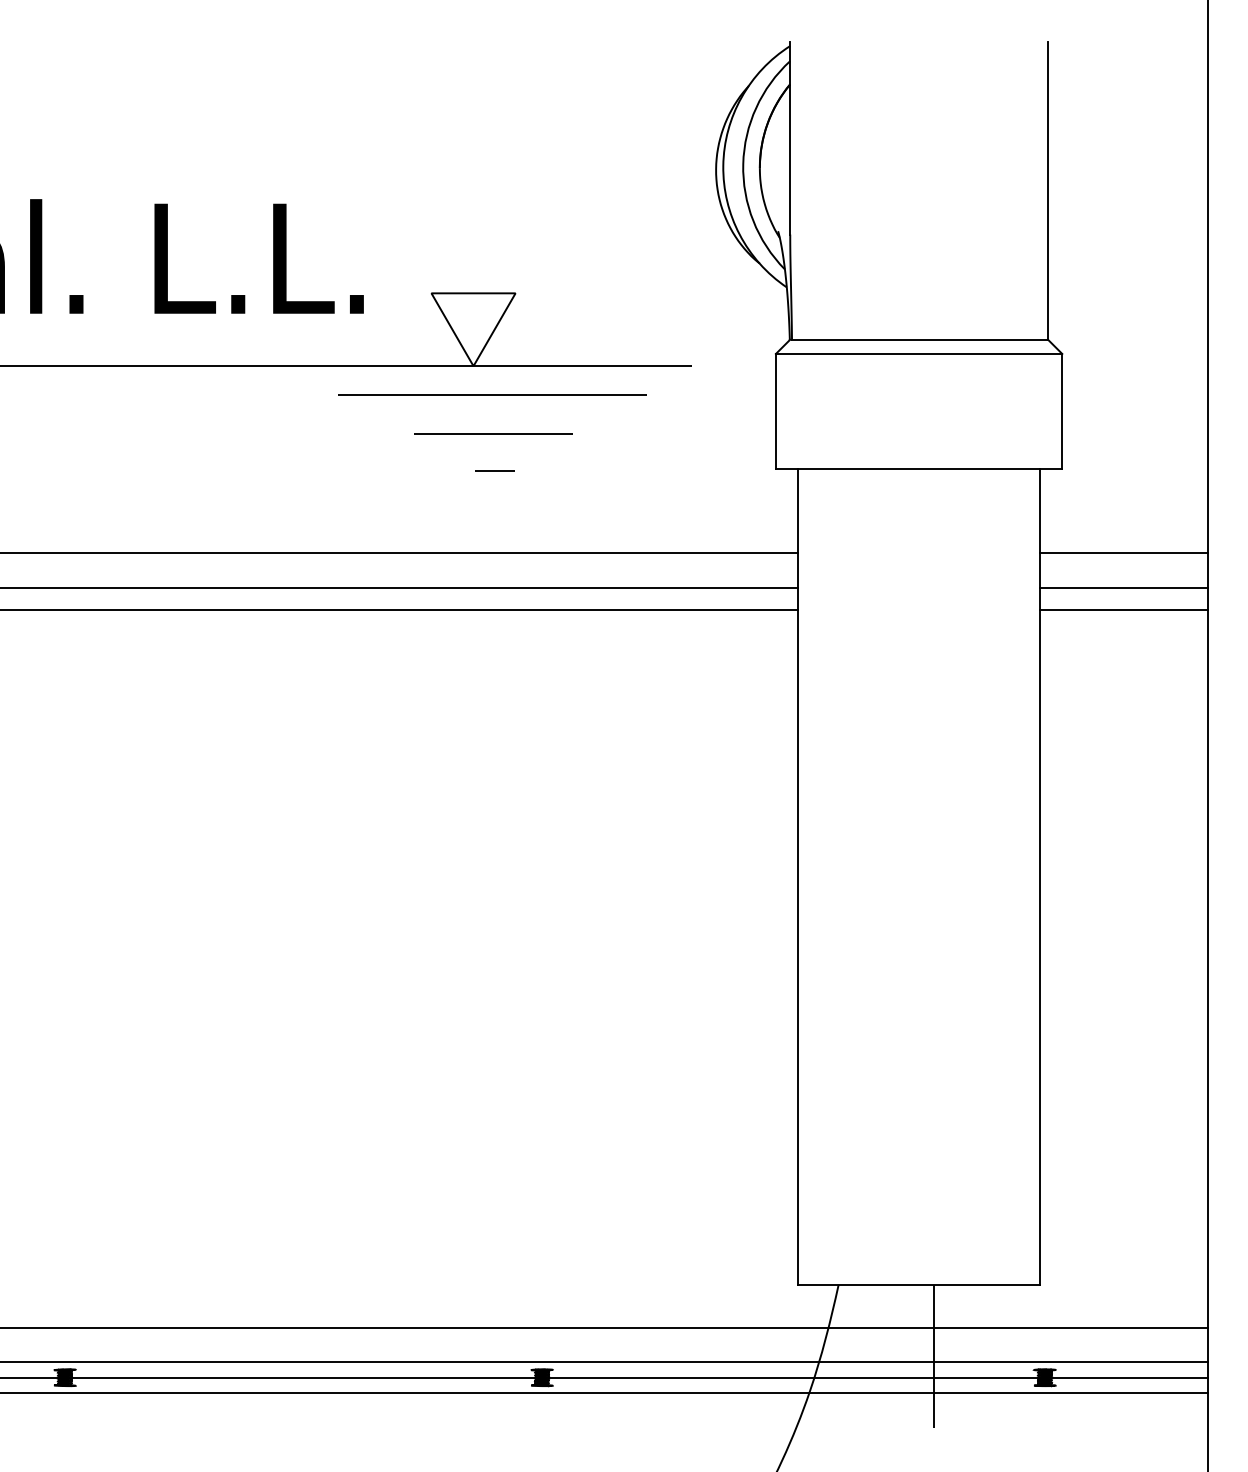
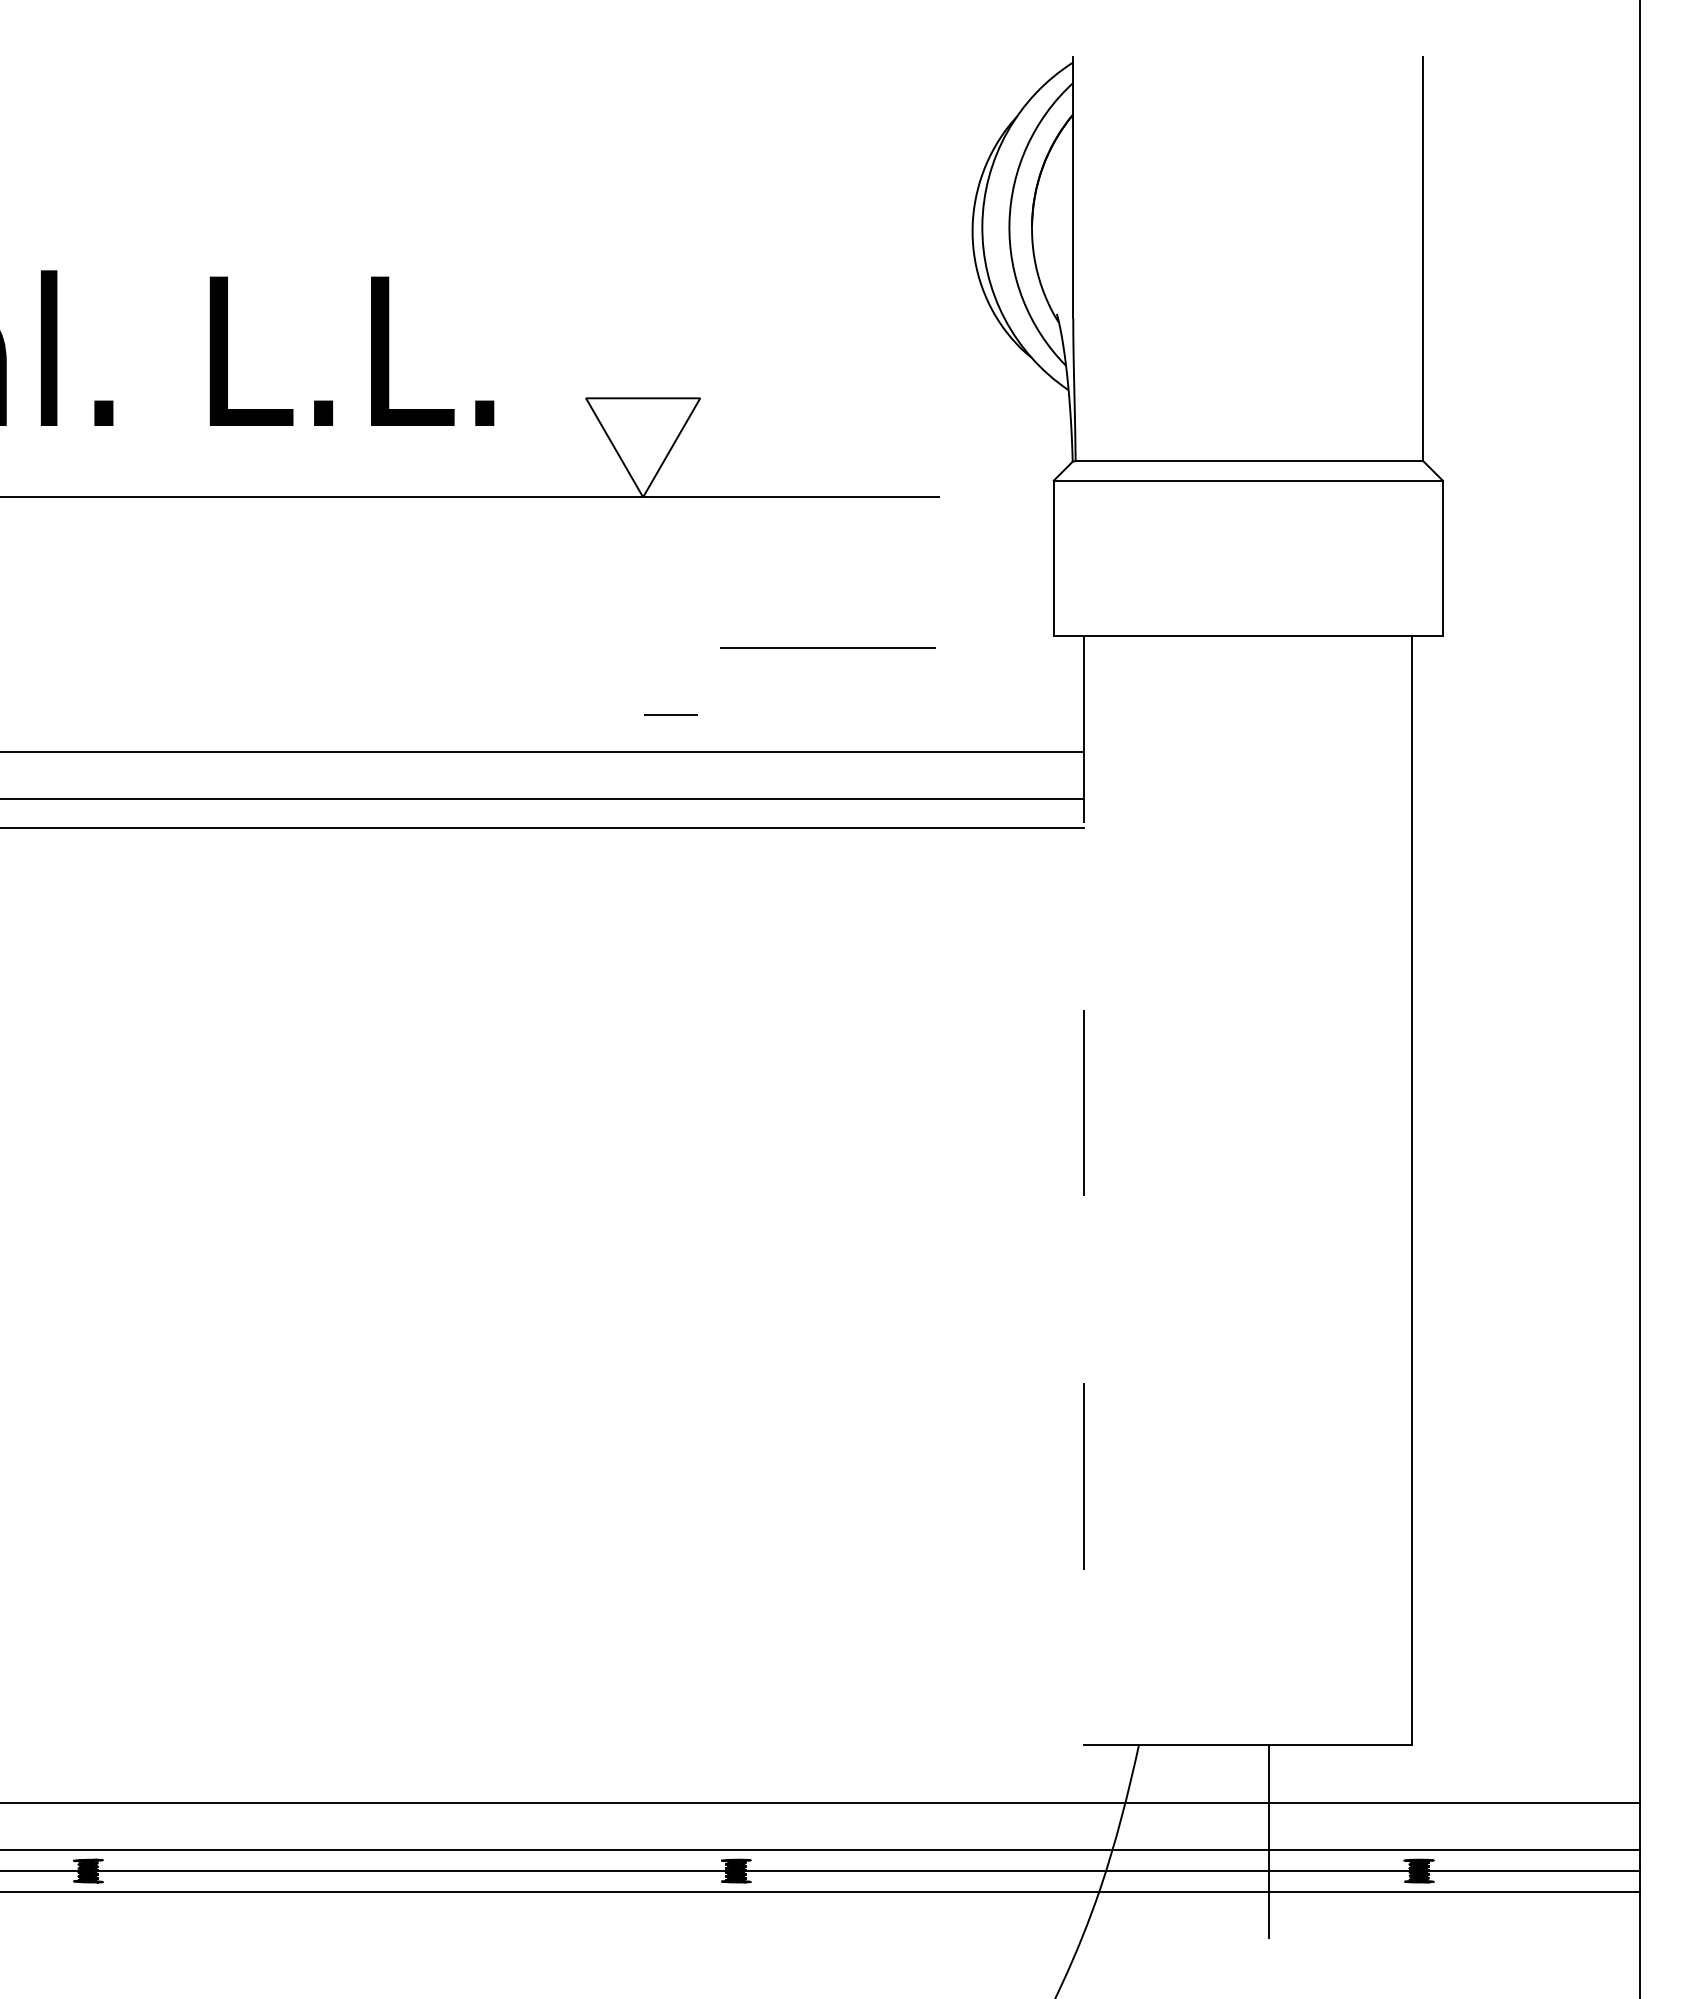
line: (492, 394) -> (669, 535), removed
line: (492, 433) -> (827, 647), moved
line: (494, 470) -> (670, 714), moved
line: (1123, 553) -> (1526, 751), removed
line: (1123, 588) -> (1526, 798), removed
line: (1123, 610) -> (1526, 828), removed
line: (798, 876) -> (1084, 1190), solid -> dashed

